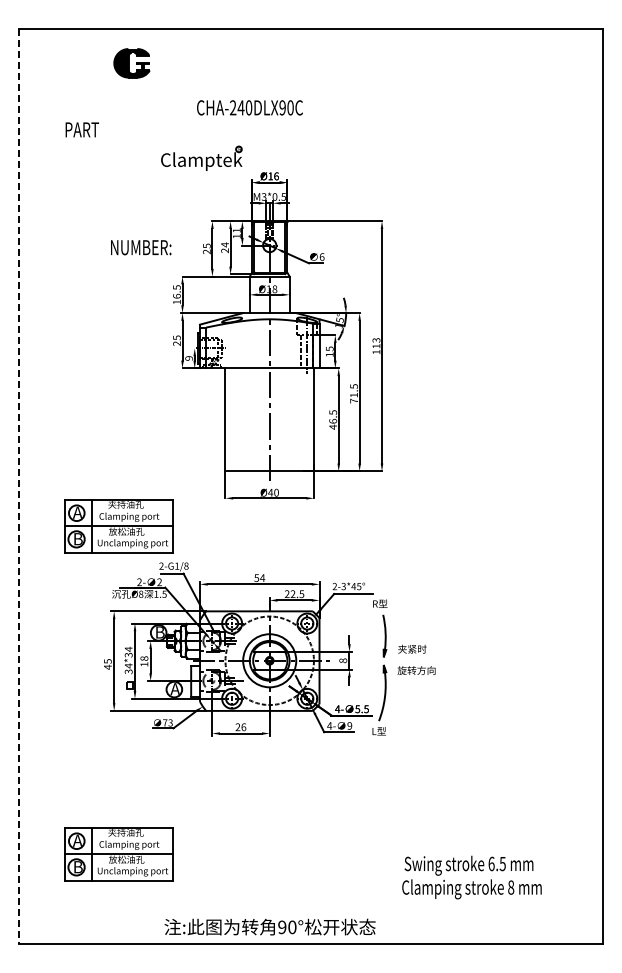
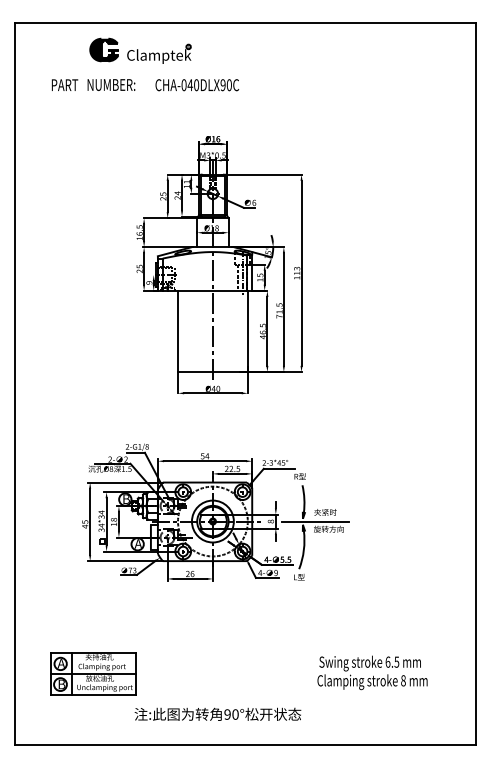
text: (233, 107) -> (184, 84), CHA-240DLX90C -> CHA-040DLX90C
text: (81, 129) -> (64, 84), moved
part: (201, 157) -> (159, 53), moved
text: (141, 247) -> (111, 84), moved
line: (18, 486) -> (14, 384), dashed -> solid
part: (118, 526) -> (93, 415), removed
line: (399, 661) -> (315, 522), added
text: (471, 877) -> (372, 672), moved
text: (269, 926) -> (217, 713), moved

